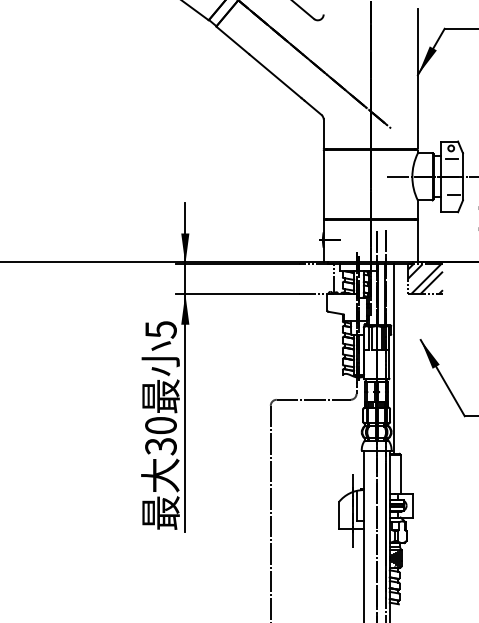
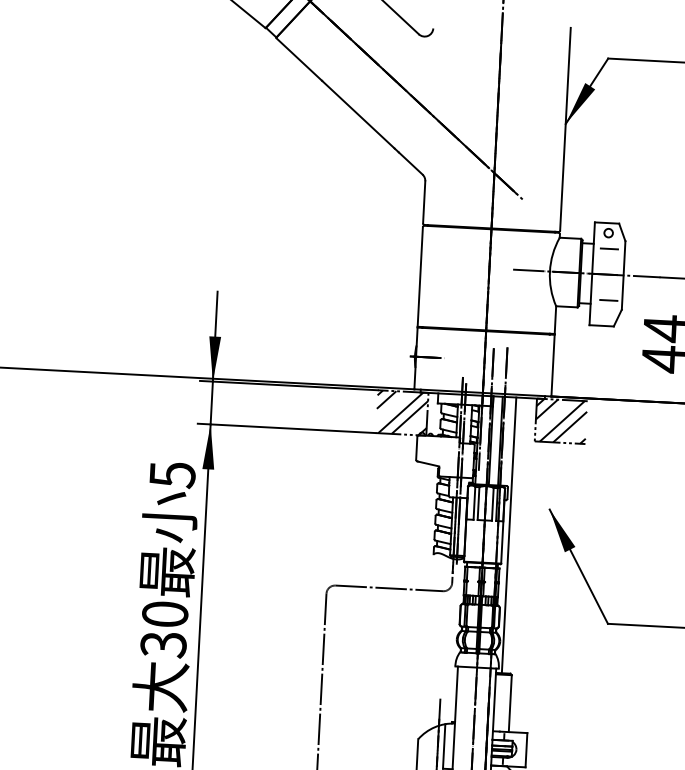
hatch: (315, 278) -> (401, 412), added

